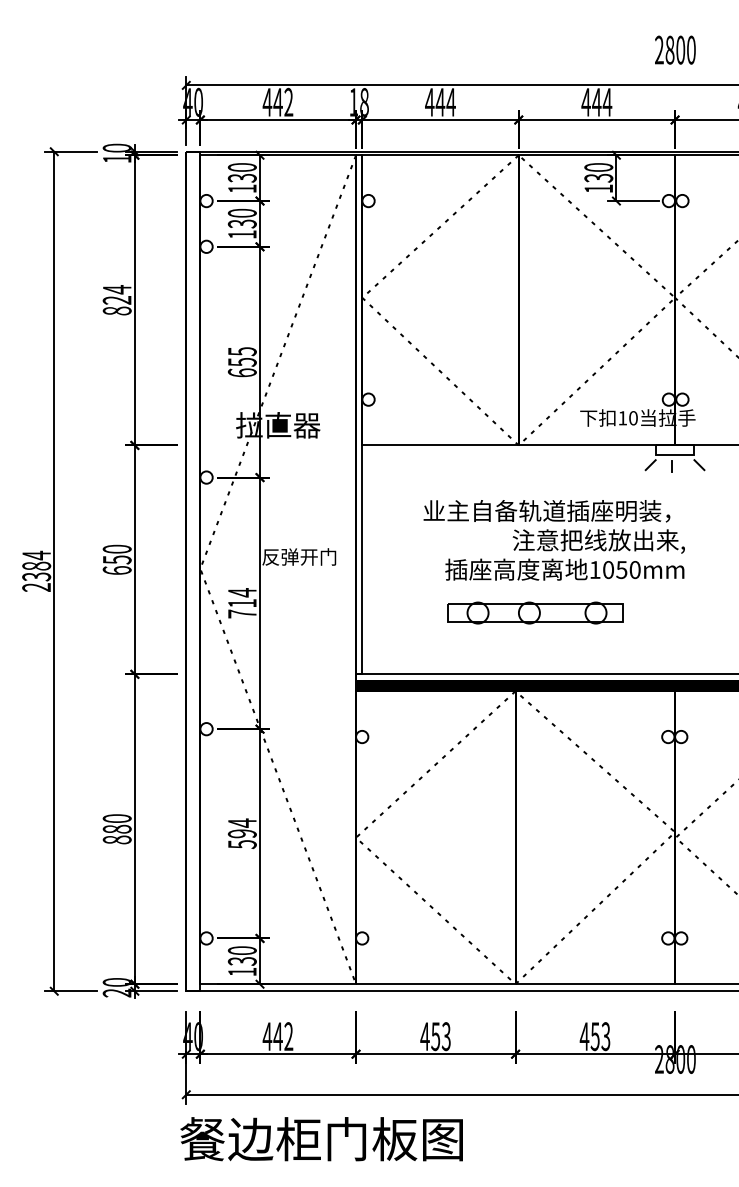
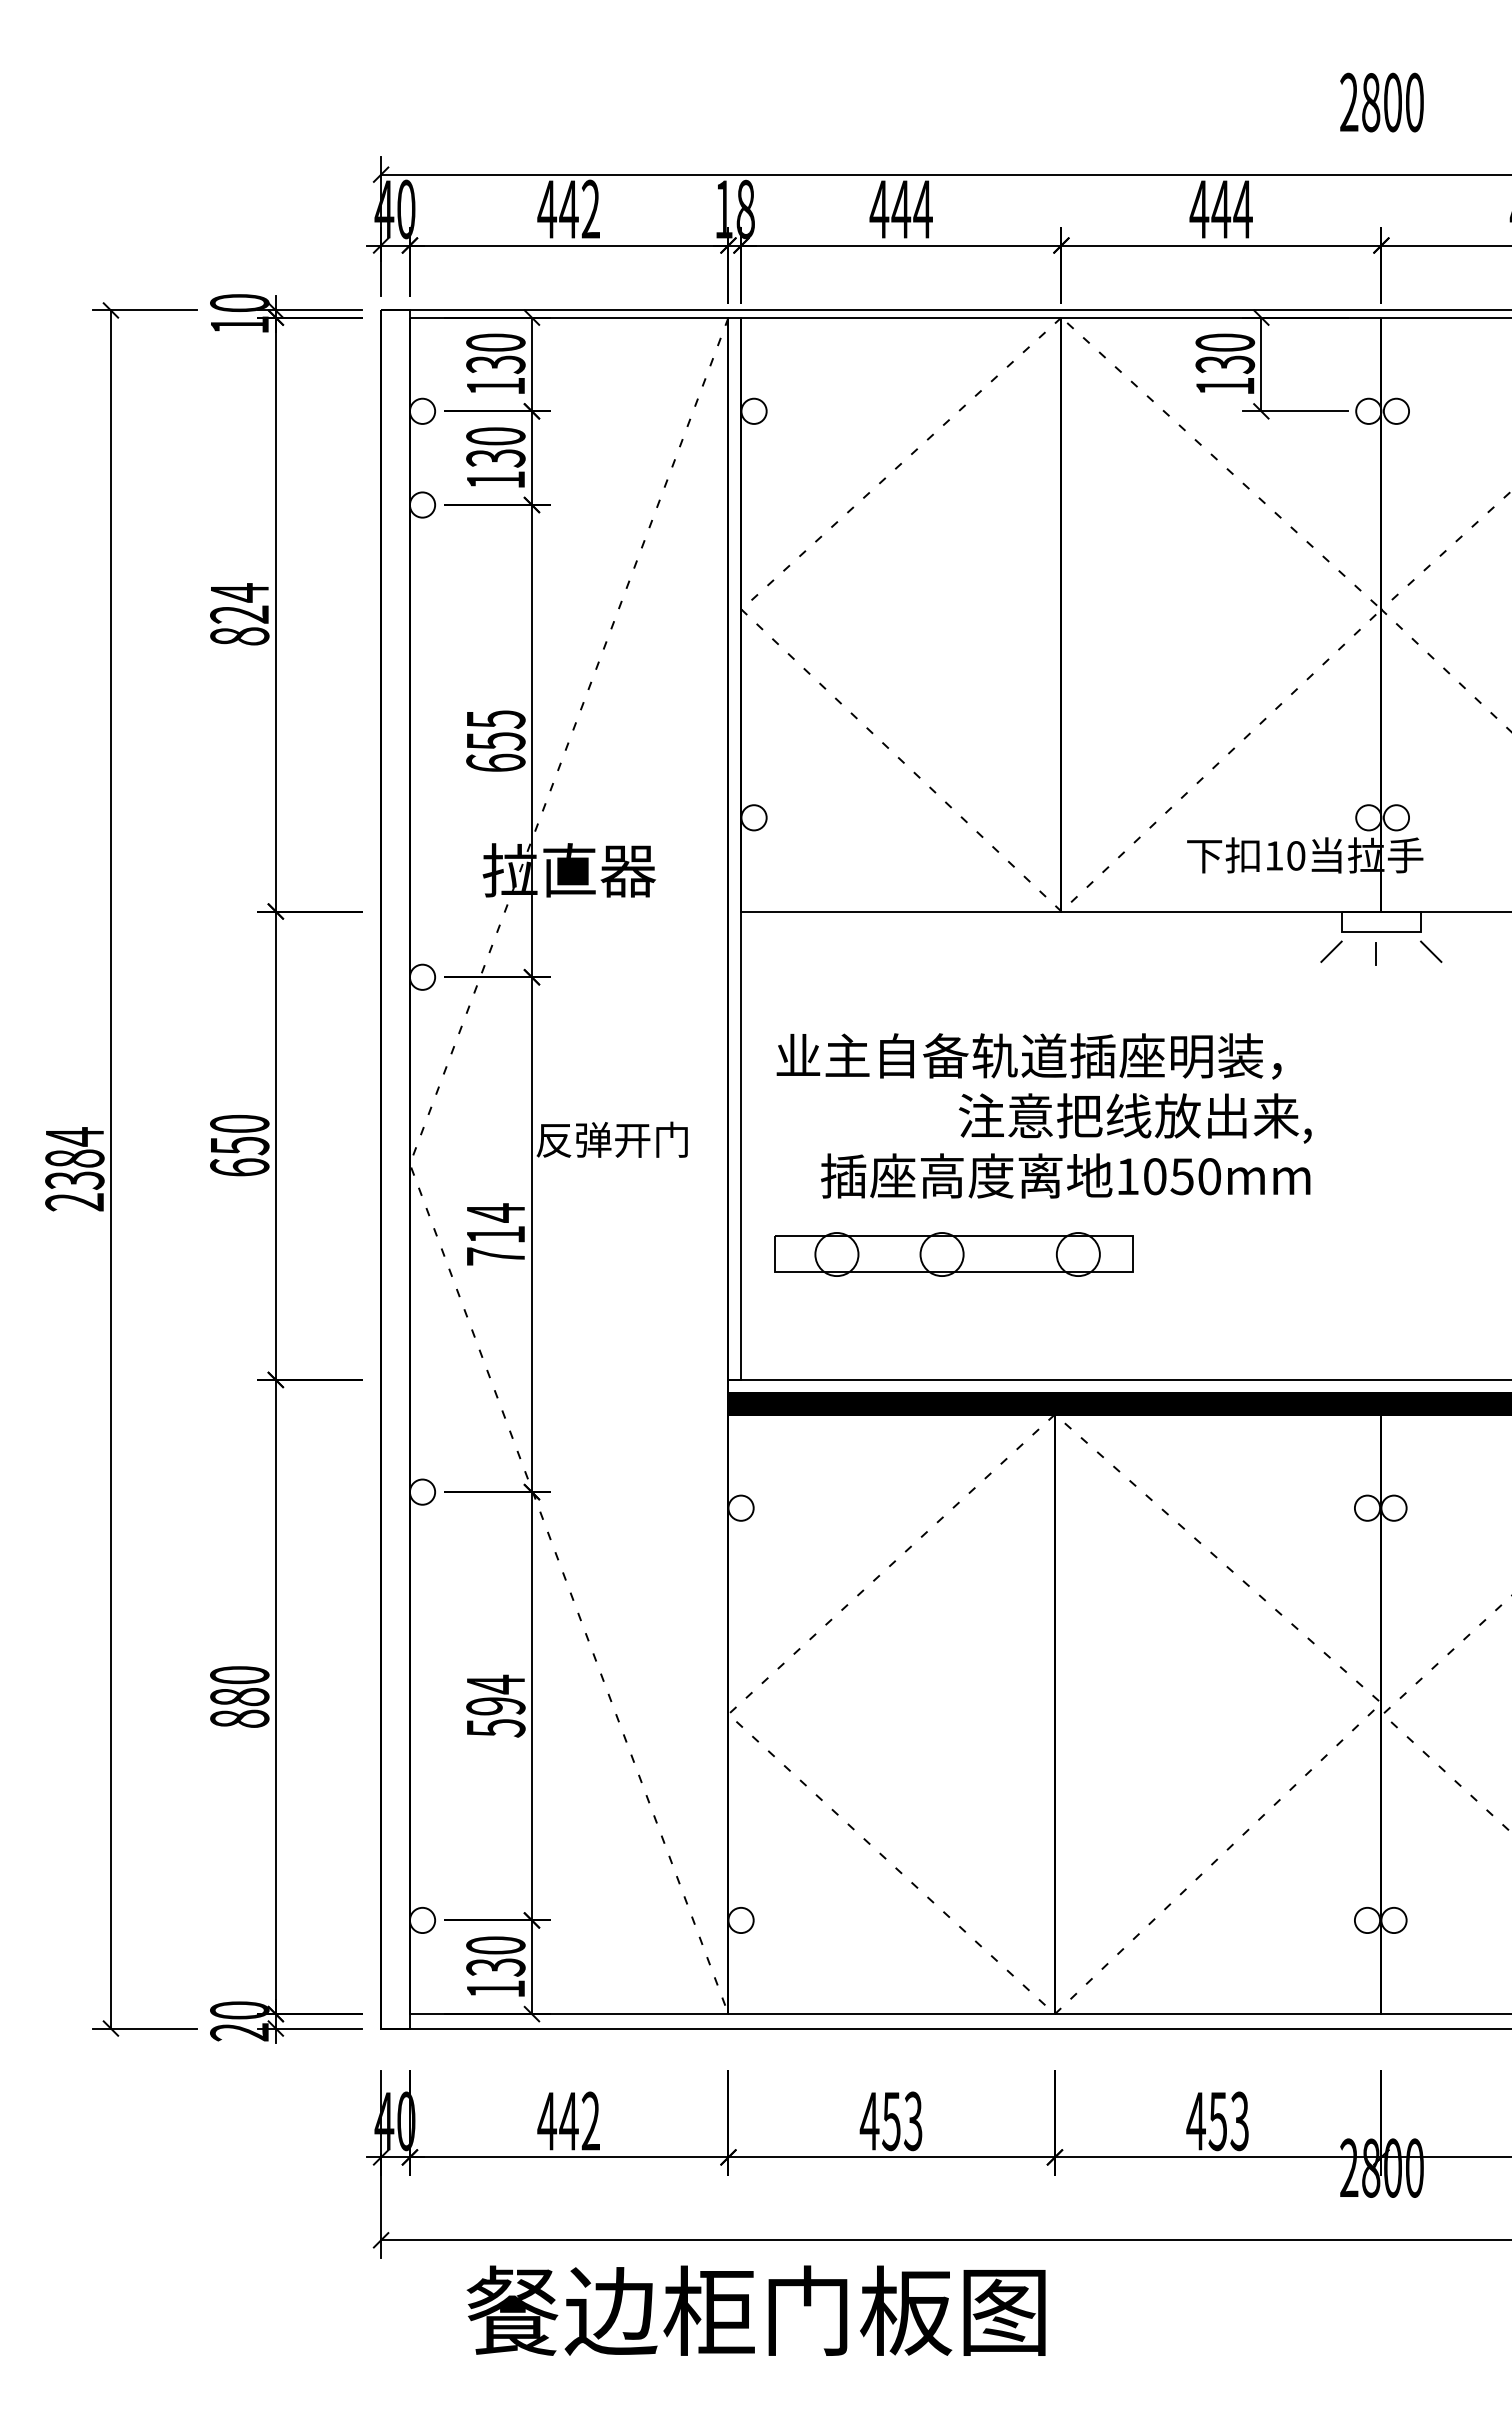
text: (553, 540) -> (1042, 1116), moved
part: (535, 612) -> (954, 1253), moved
text: (321, 1139) -> (756, 2311), moved

